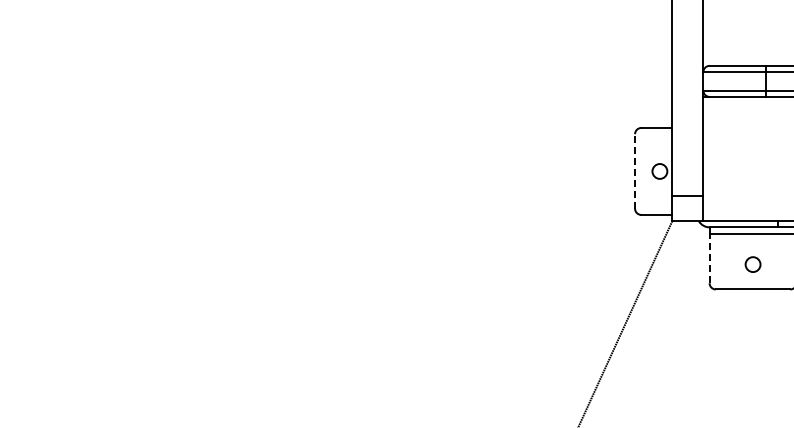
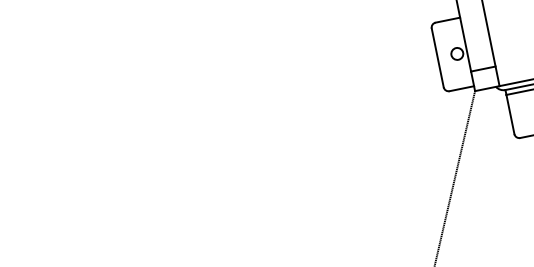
line: (635, 170) -> (437, 57), dashed -> solid
line: (709, 258) -> (510, 114), dashed -> solid

